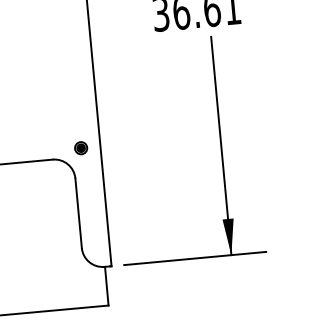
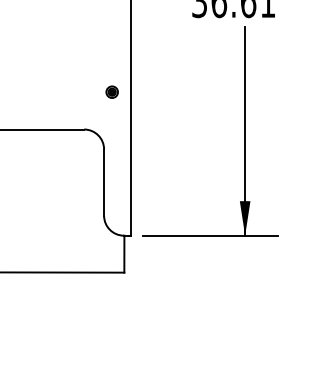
part: (80, 147) -> (111, 91), moved

